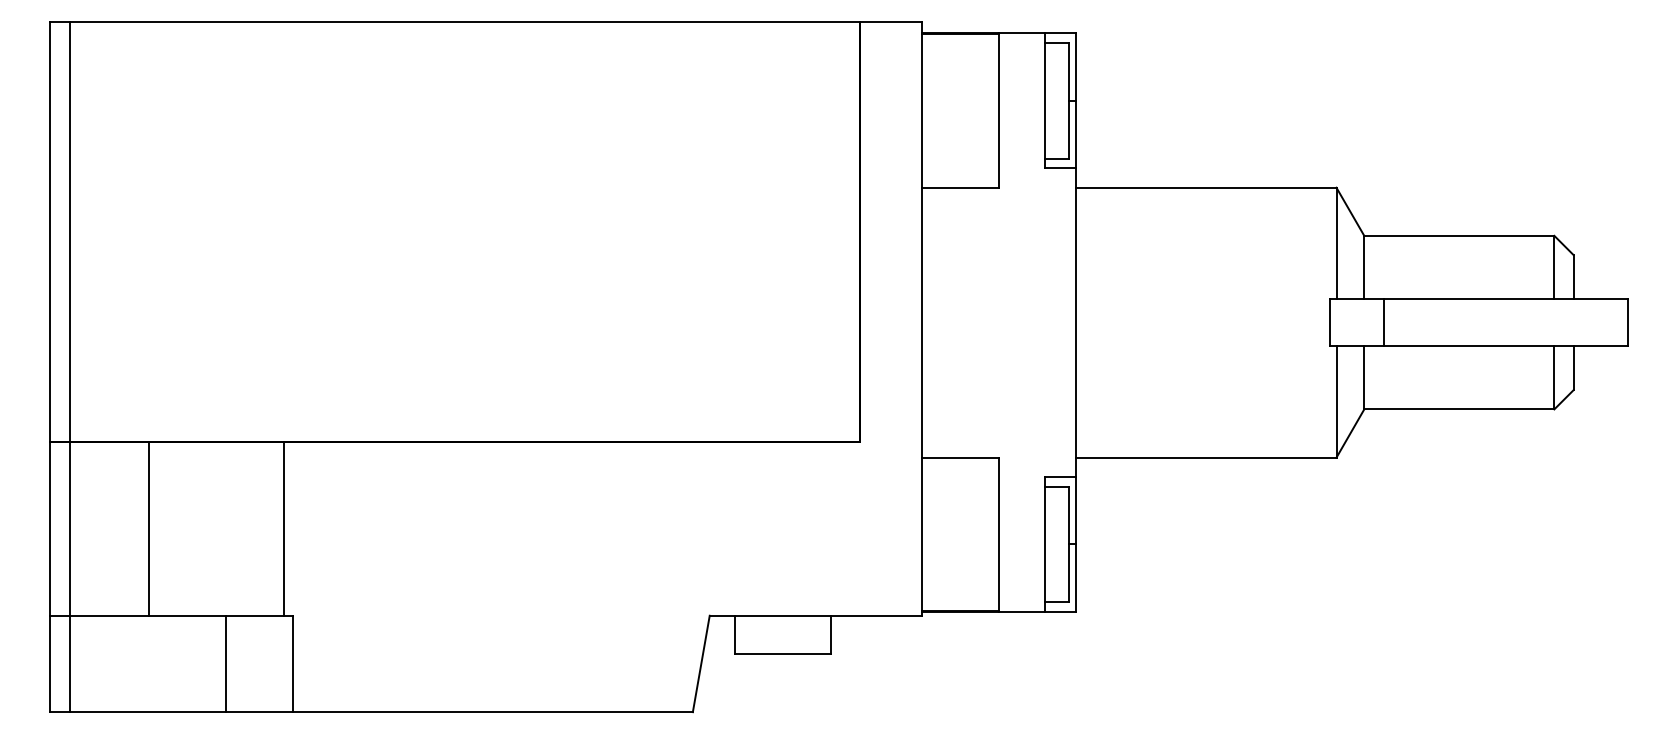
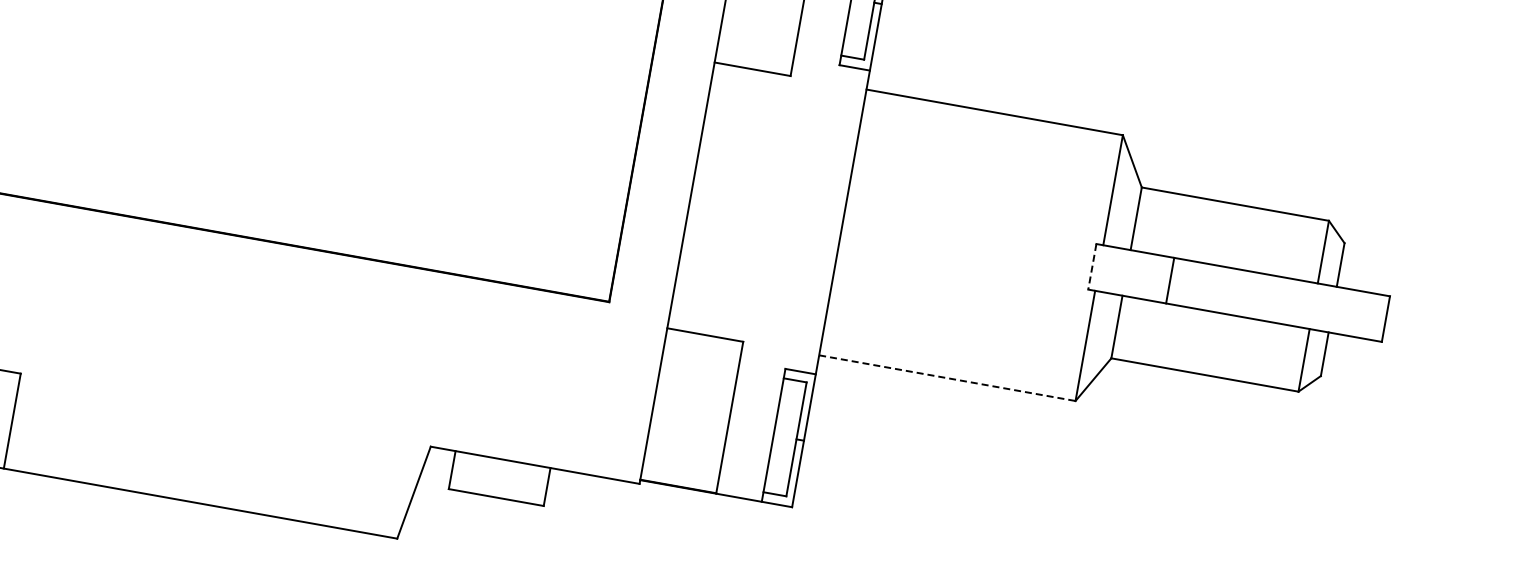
line: (1383, 322) -> (1170, 280), moved
line: (1329, 323) -> (1092, 267), solid -> dashed
line: (1206, 457) -> (947, 378), solid -> dashed
line: (283, 528) -> (26, 286), removed

